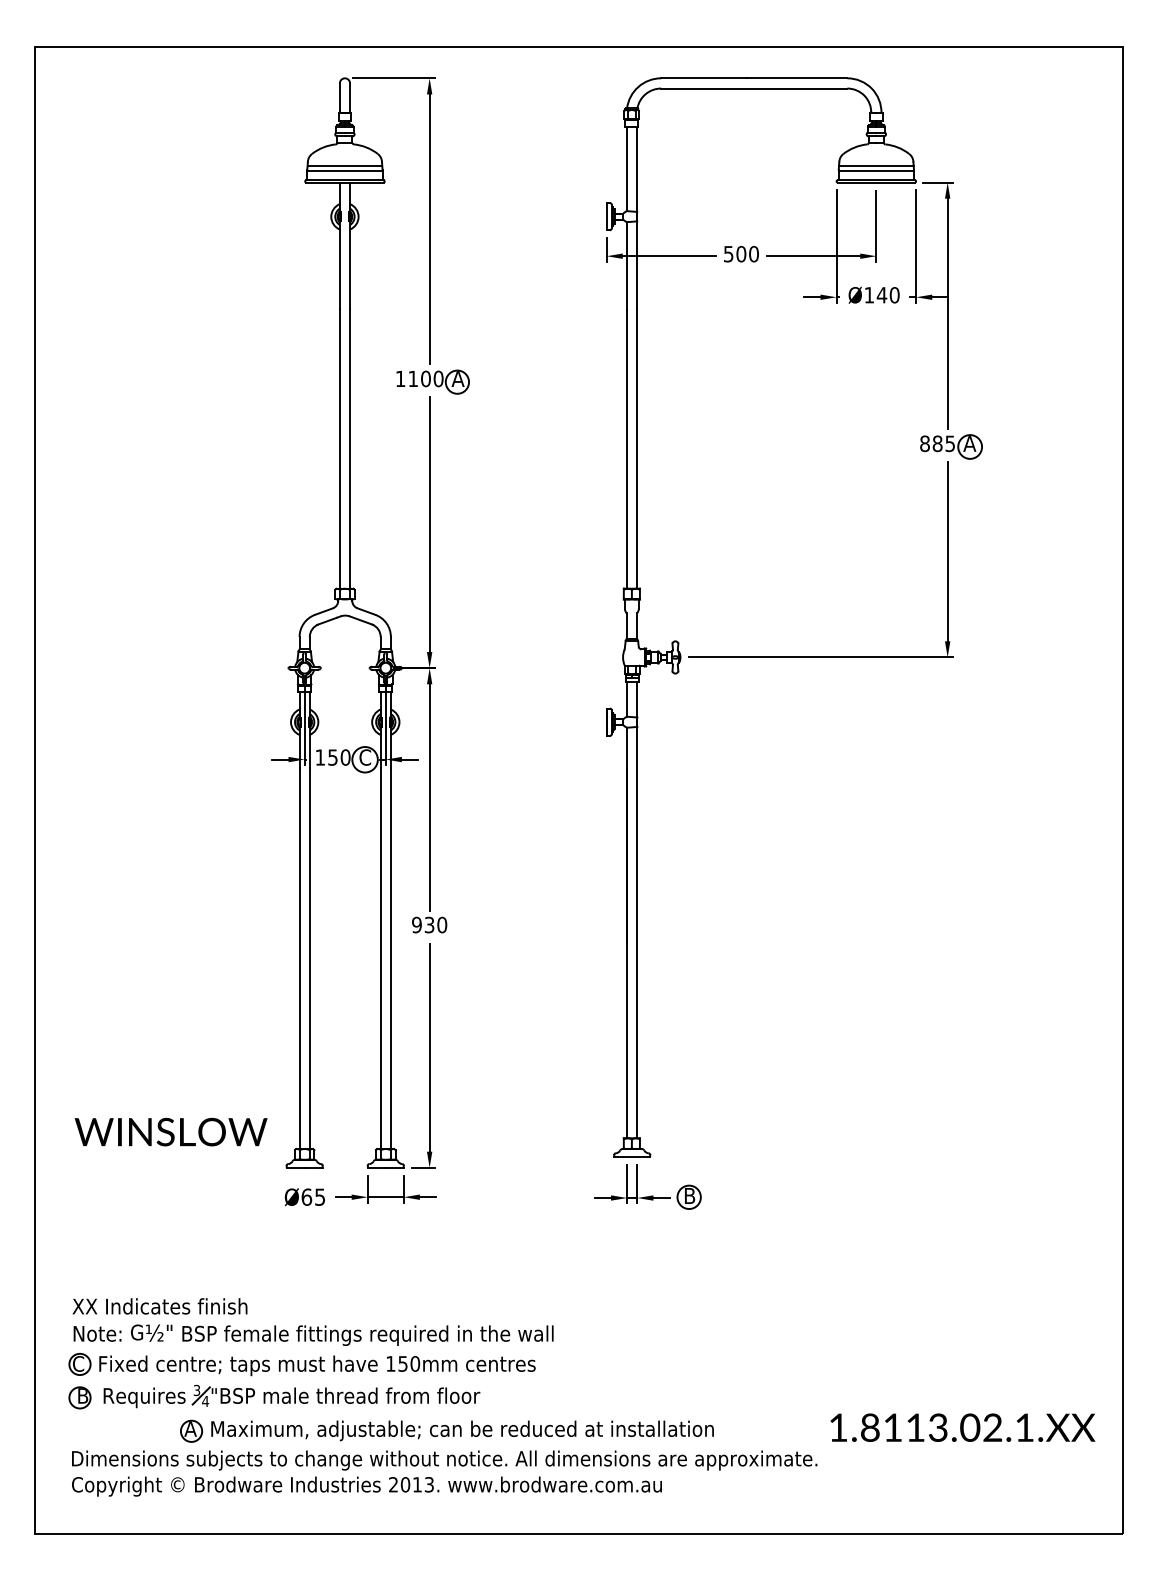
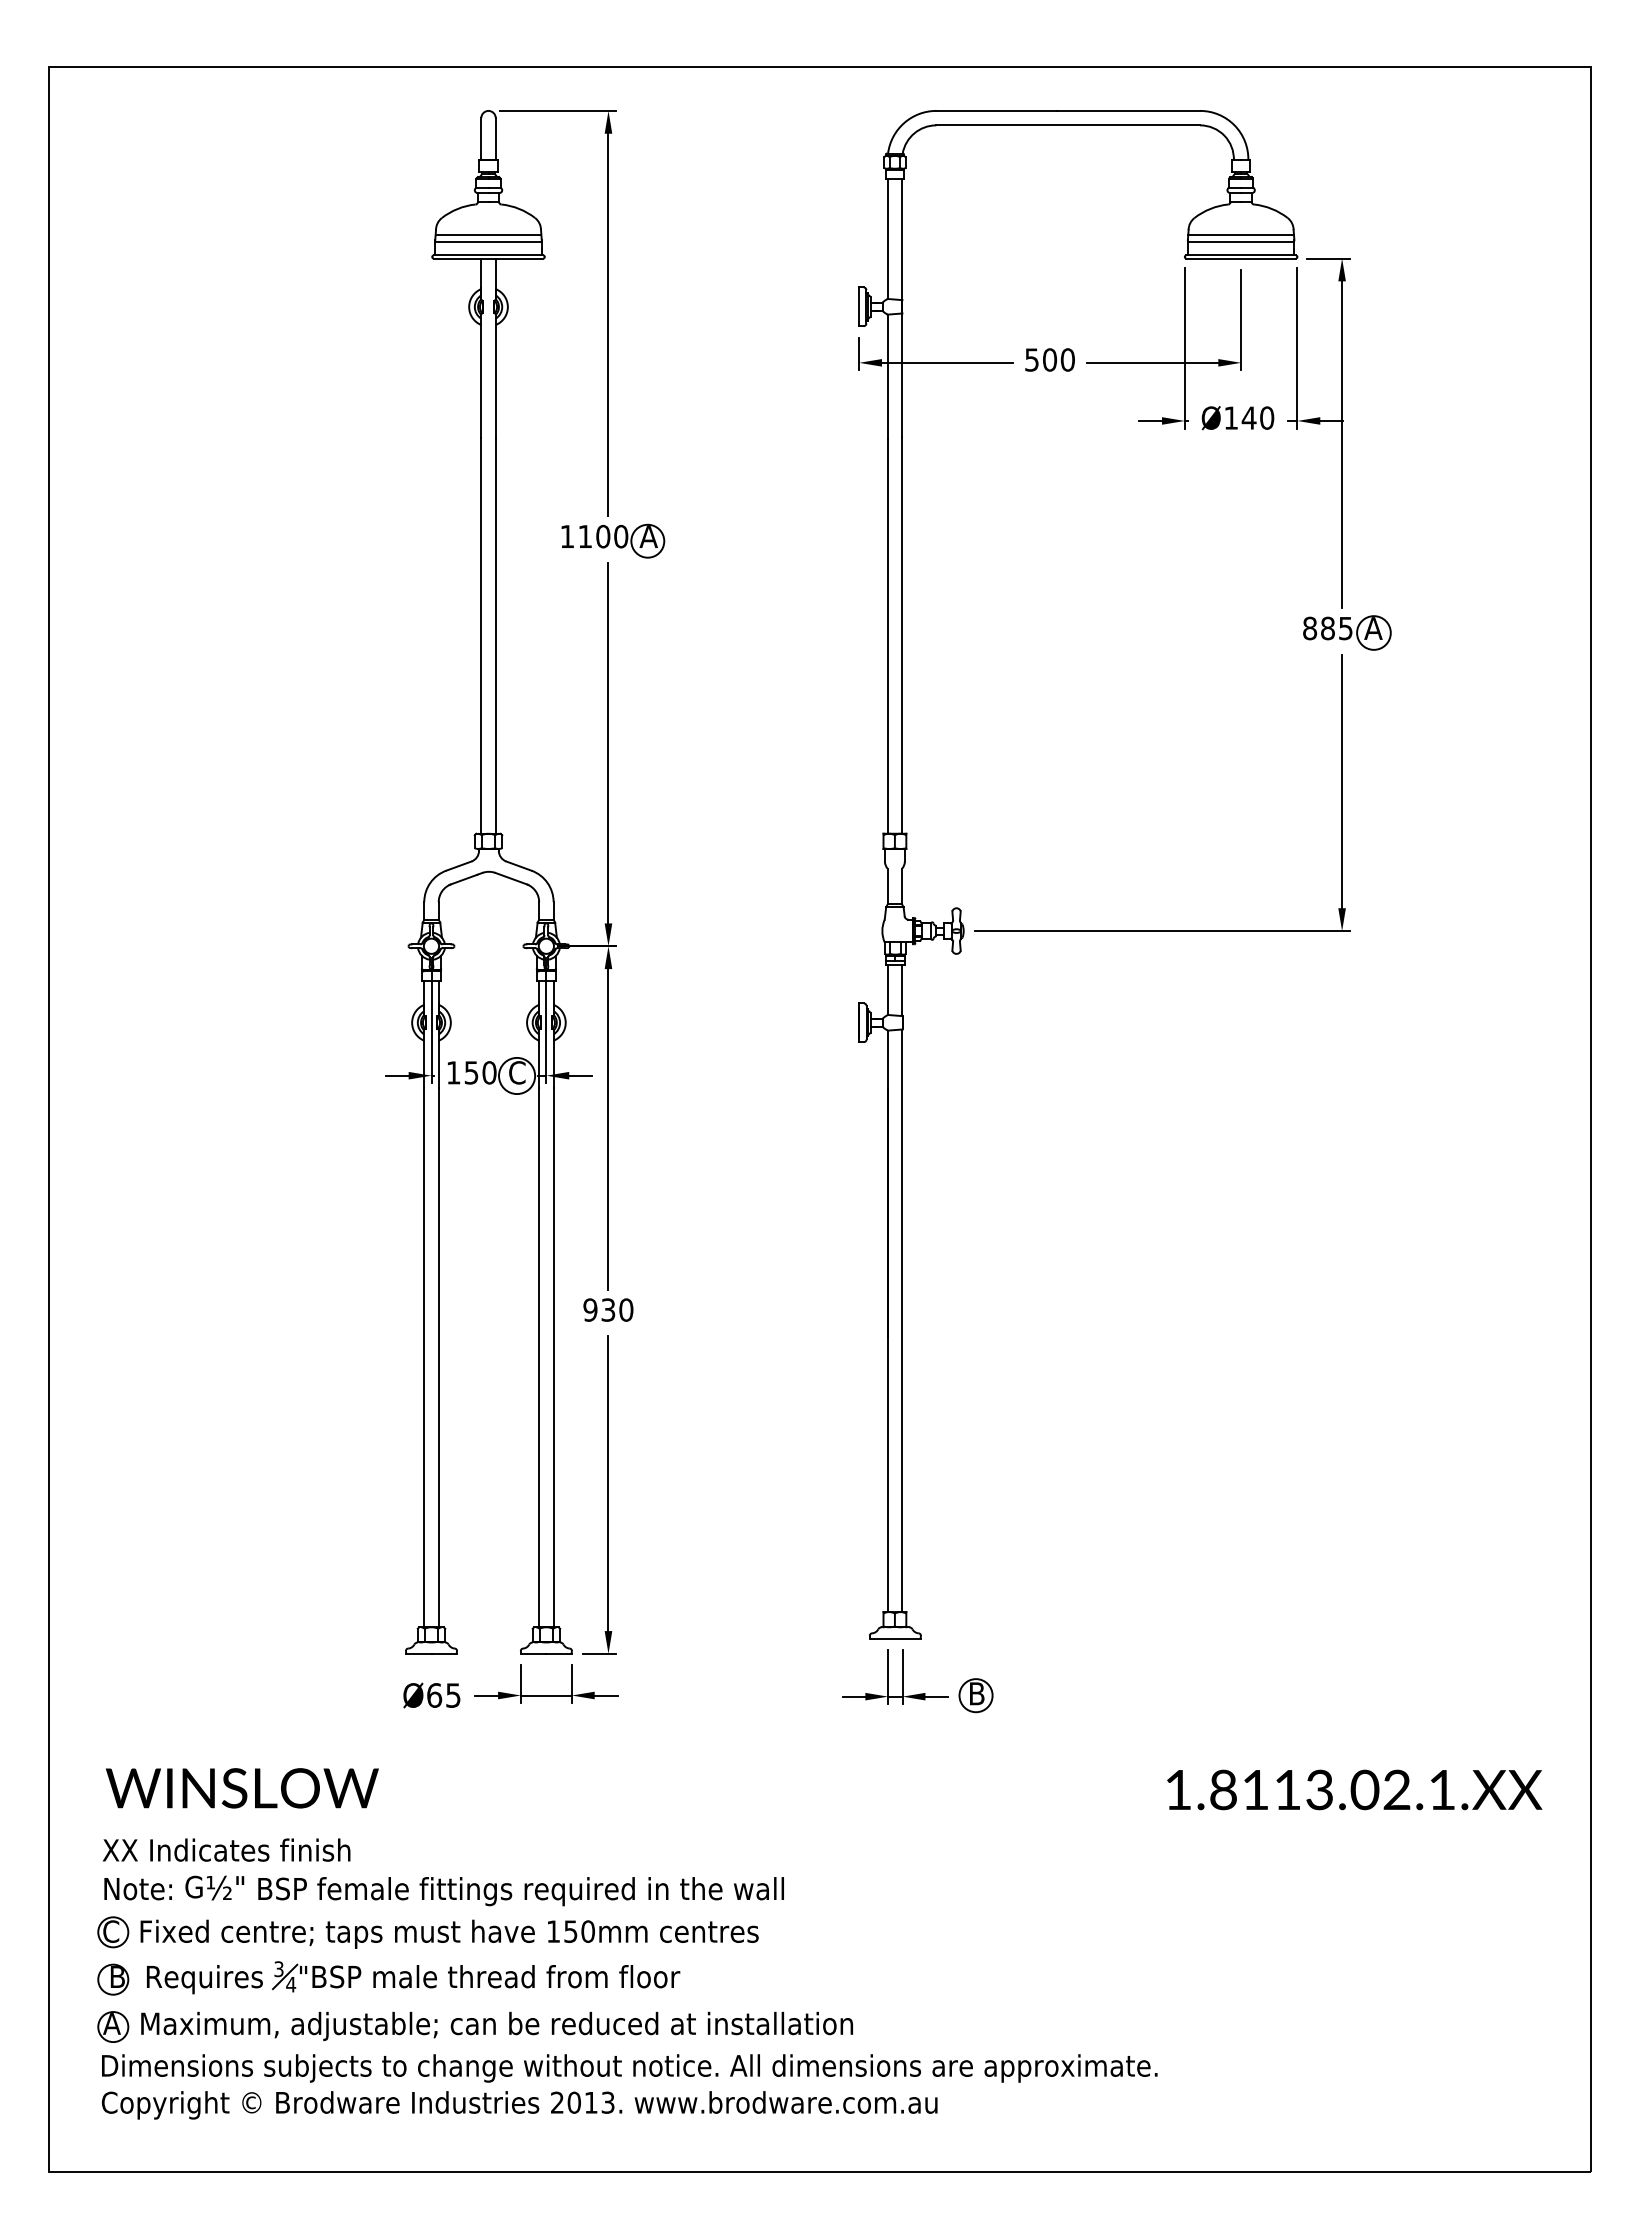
text: (171, 1132) -> (242, 1788), moved
text: (962, 1427) -> (1354, 1789), moved
part: (446, 1430) -> (474, 2026), moved

